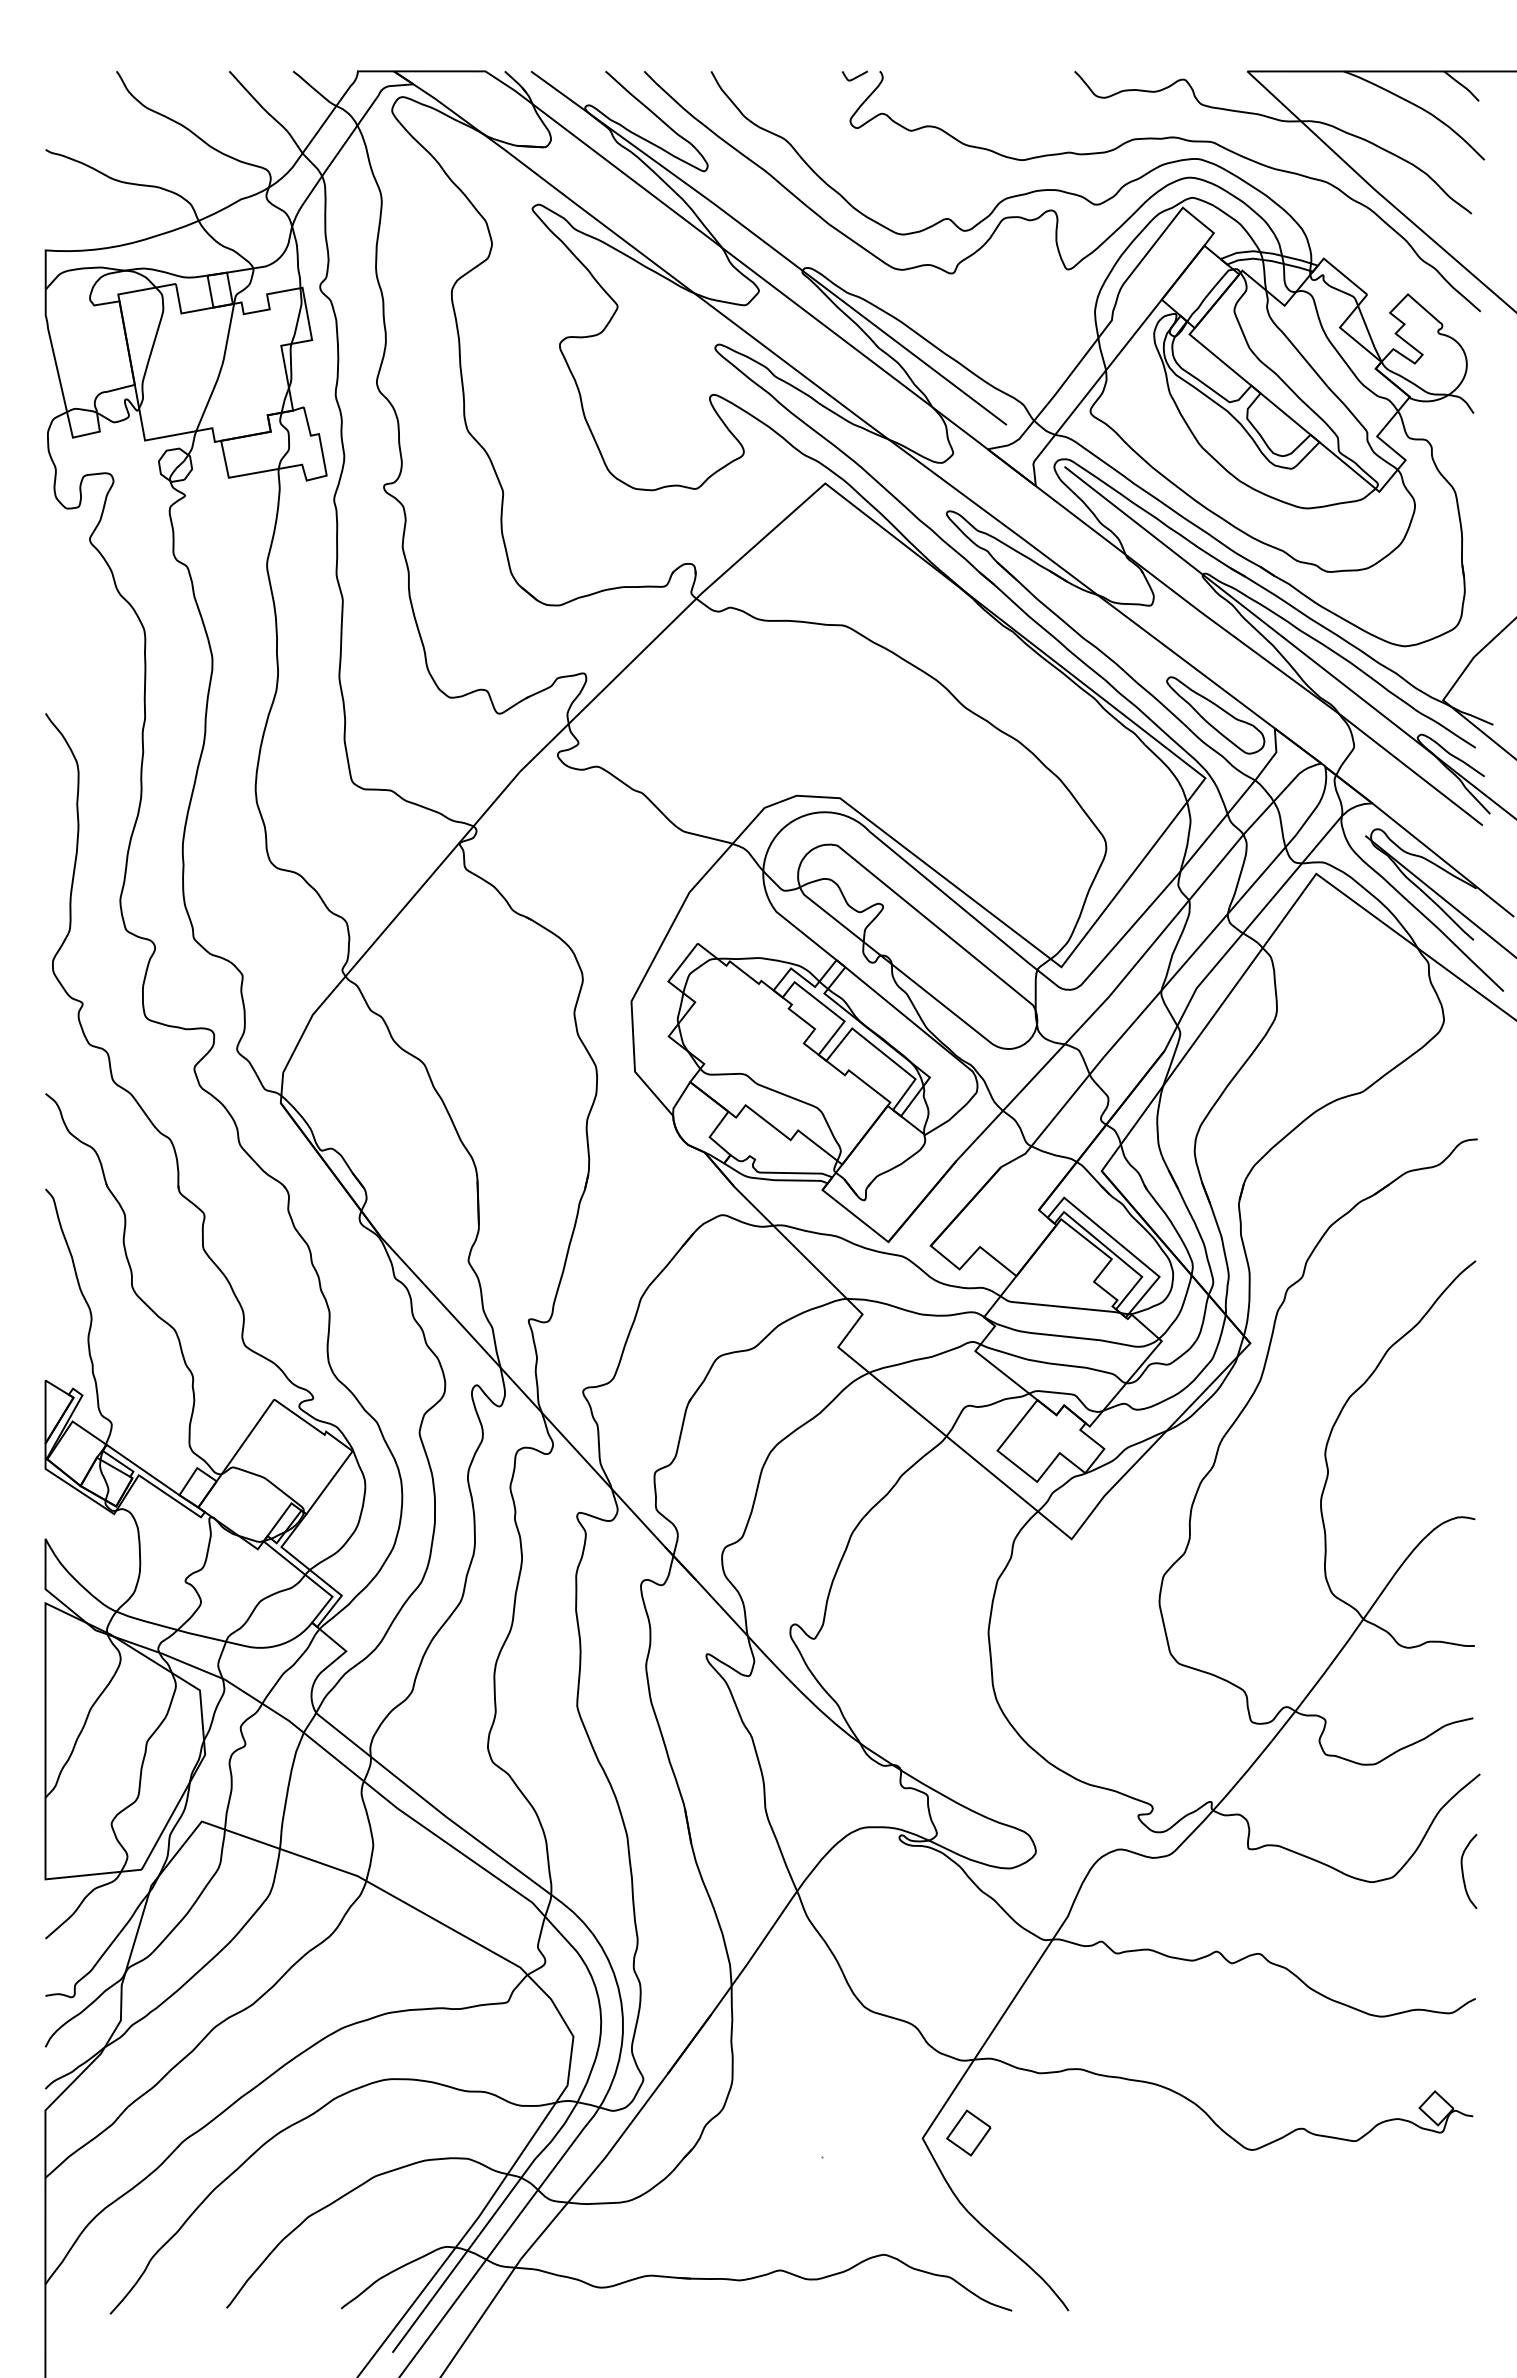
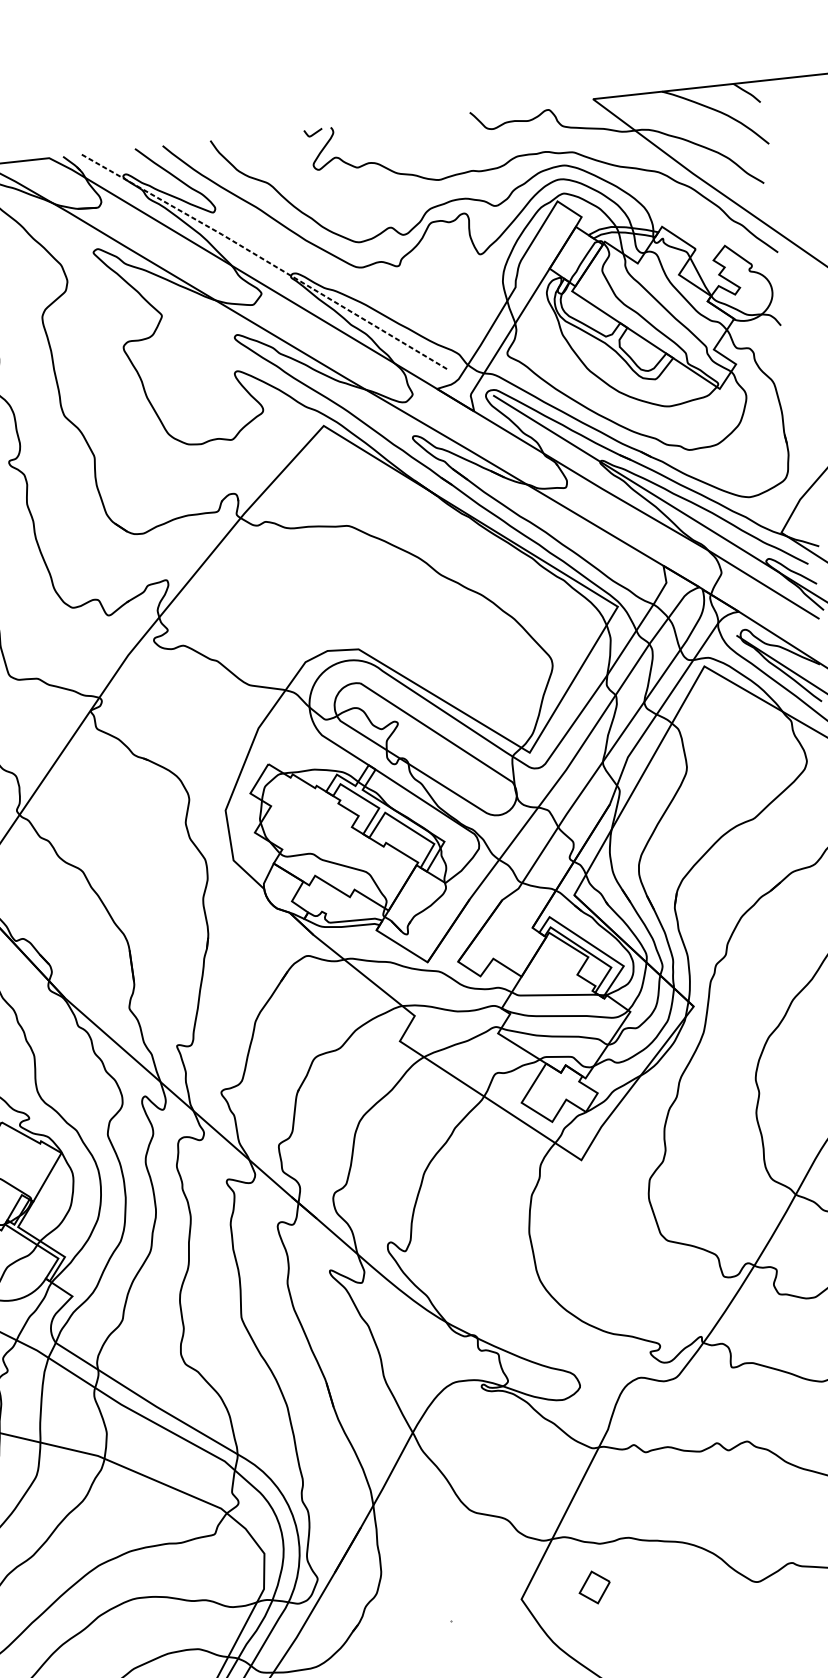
line: (769, 246) -> (265, 261), solid -> dashed
part: (1215, 715) -> (620, 561), removed
part: (968, 2132) -> (594, 1587), moved

